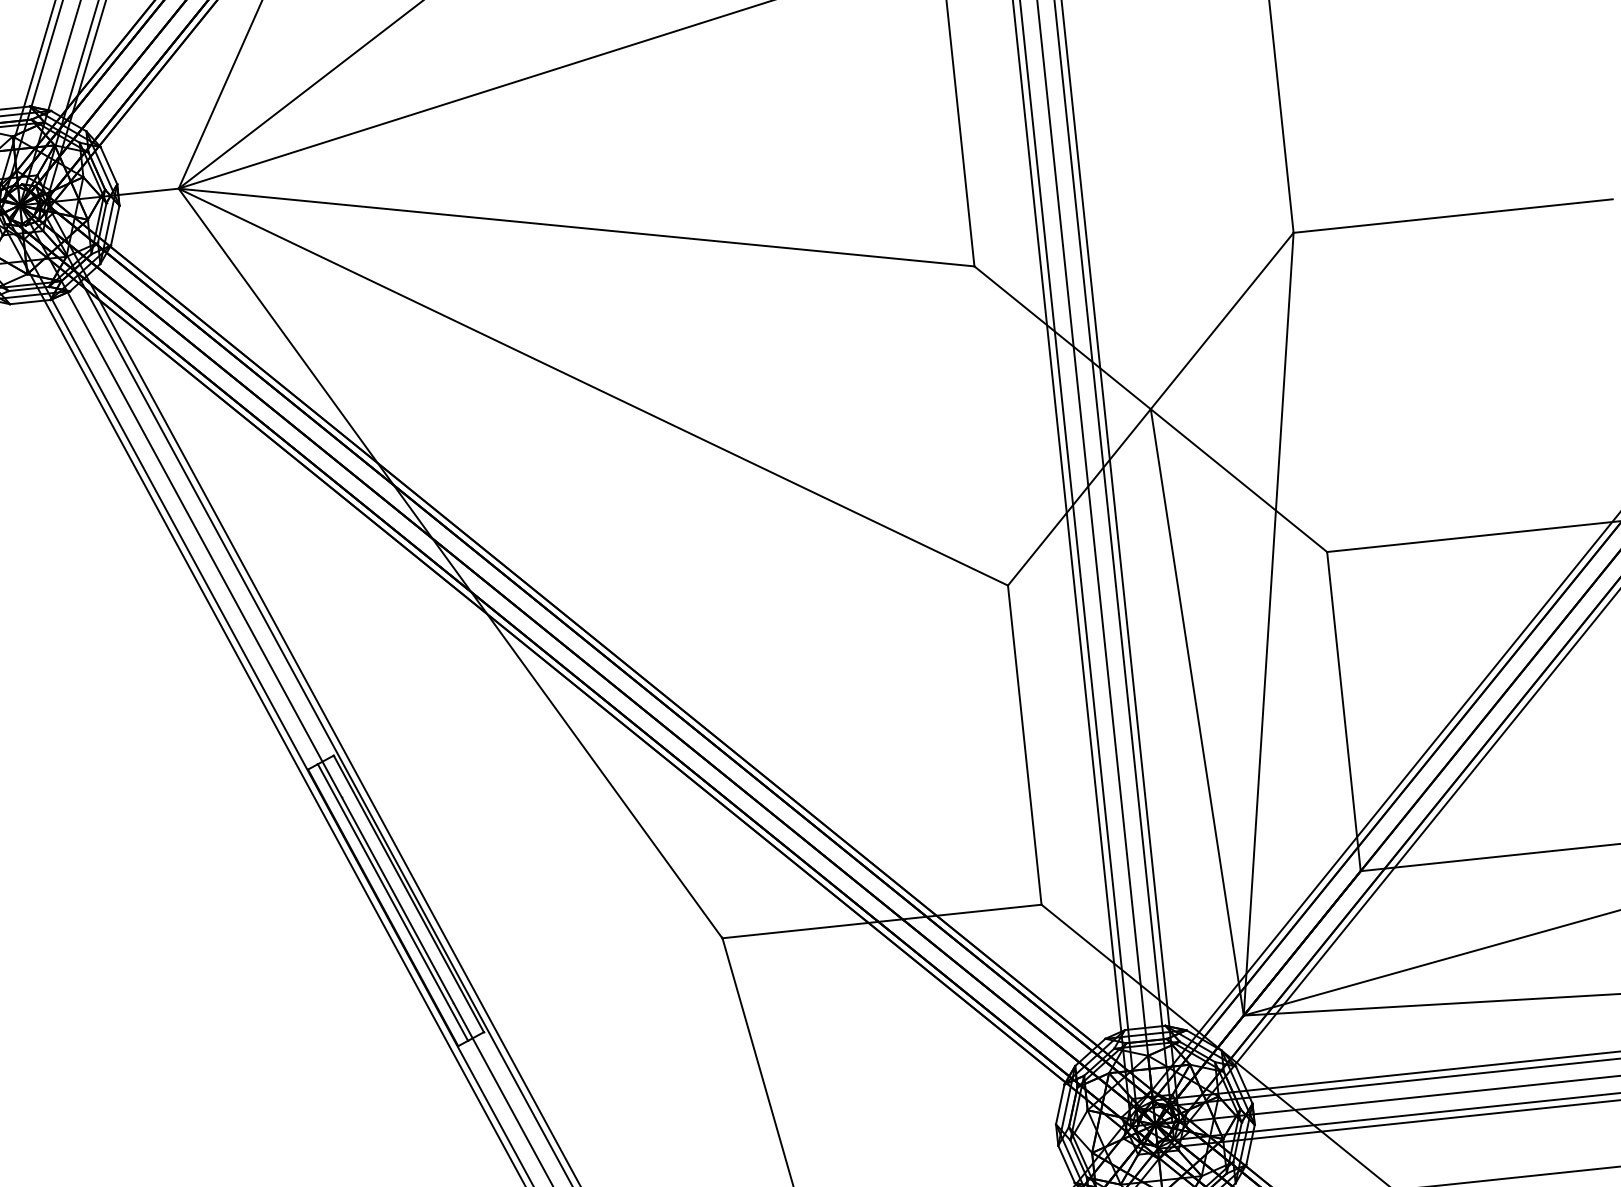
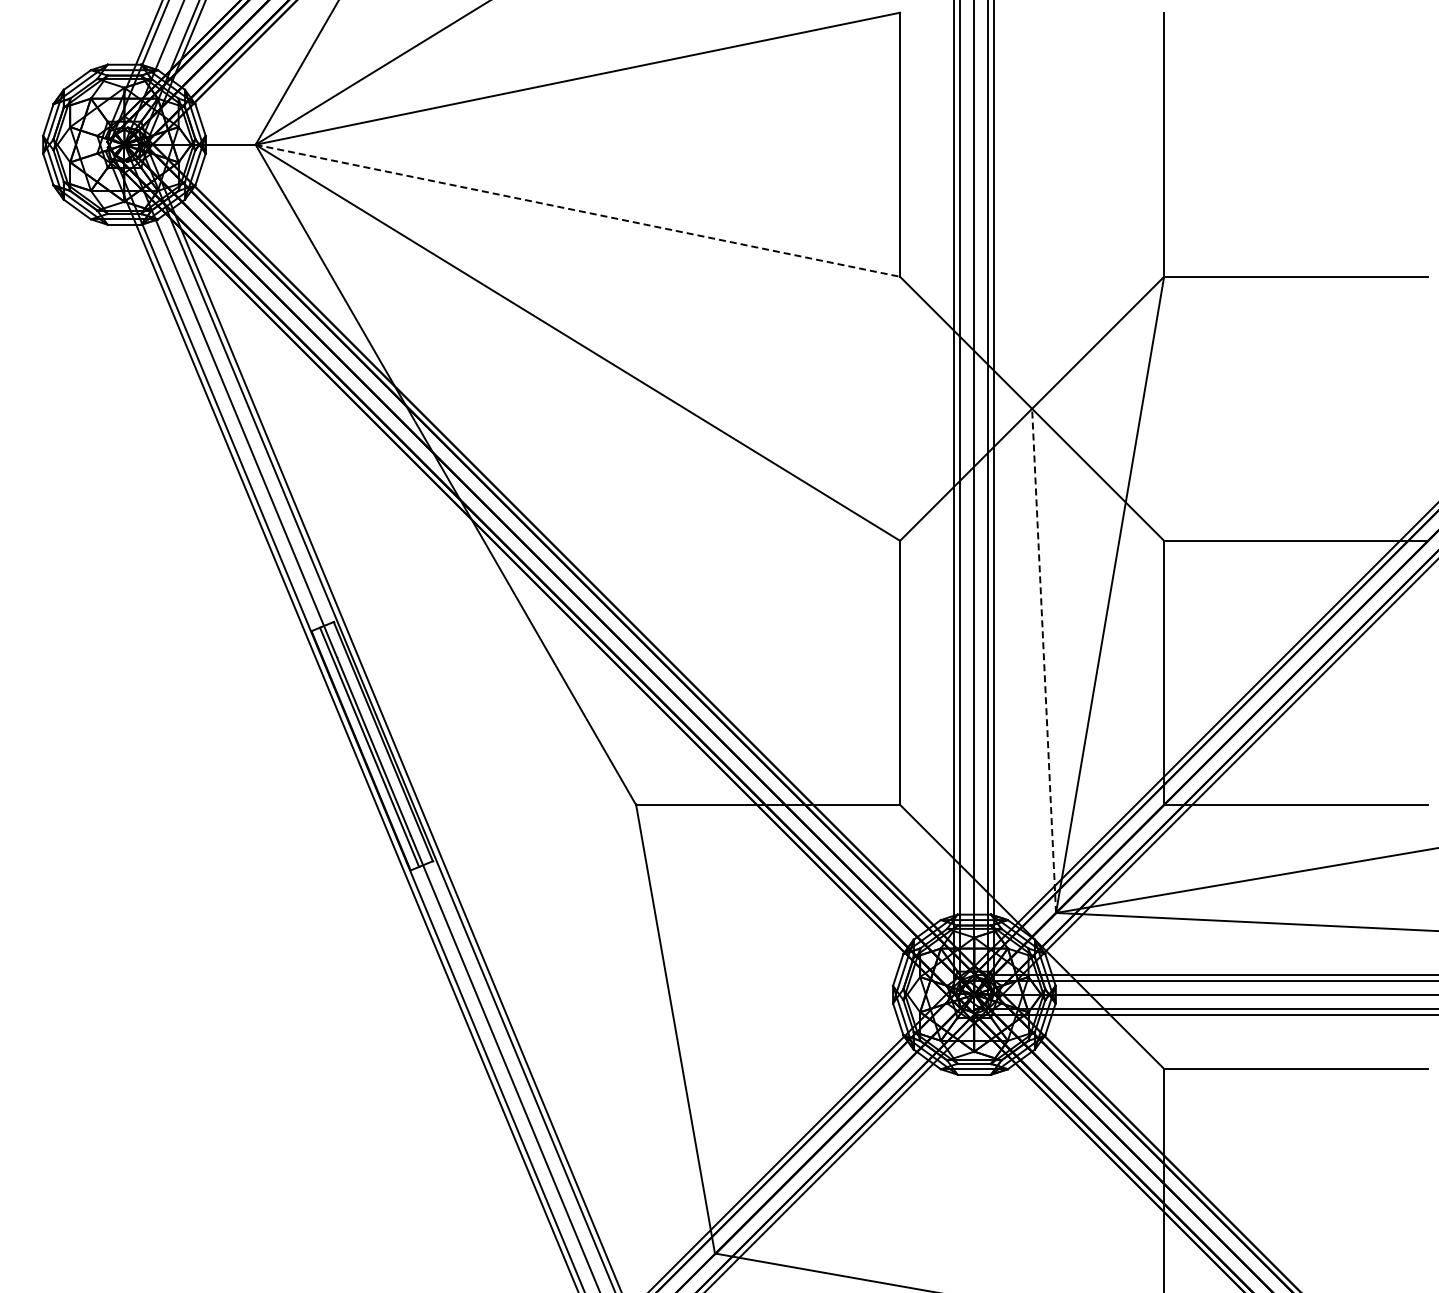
line: (576, 227) -> (577, 210), solid -> dashed
line: (1197, 711) -> (1044, 660), solid -> dashed

